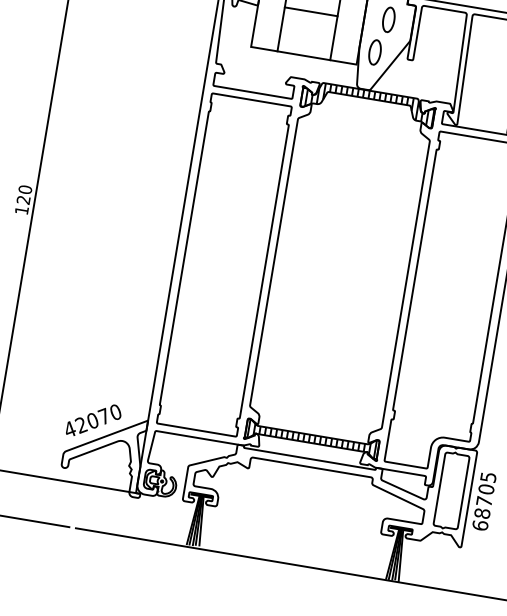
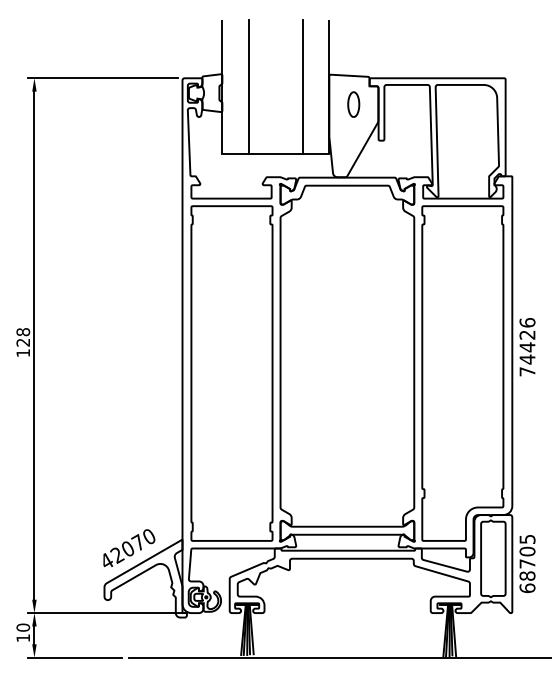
line: (310, 11) -> (275, 109), removed
part: (375, 51) -> (345, 138), removed
hatch: (370, 103) -> (349, 190), removed
text: (24, 189) -> (22, 332), 120 -> 128
hatch: (312, 438) -> (347, 530), removed

